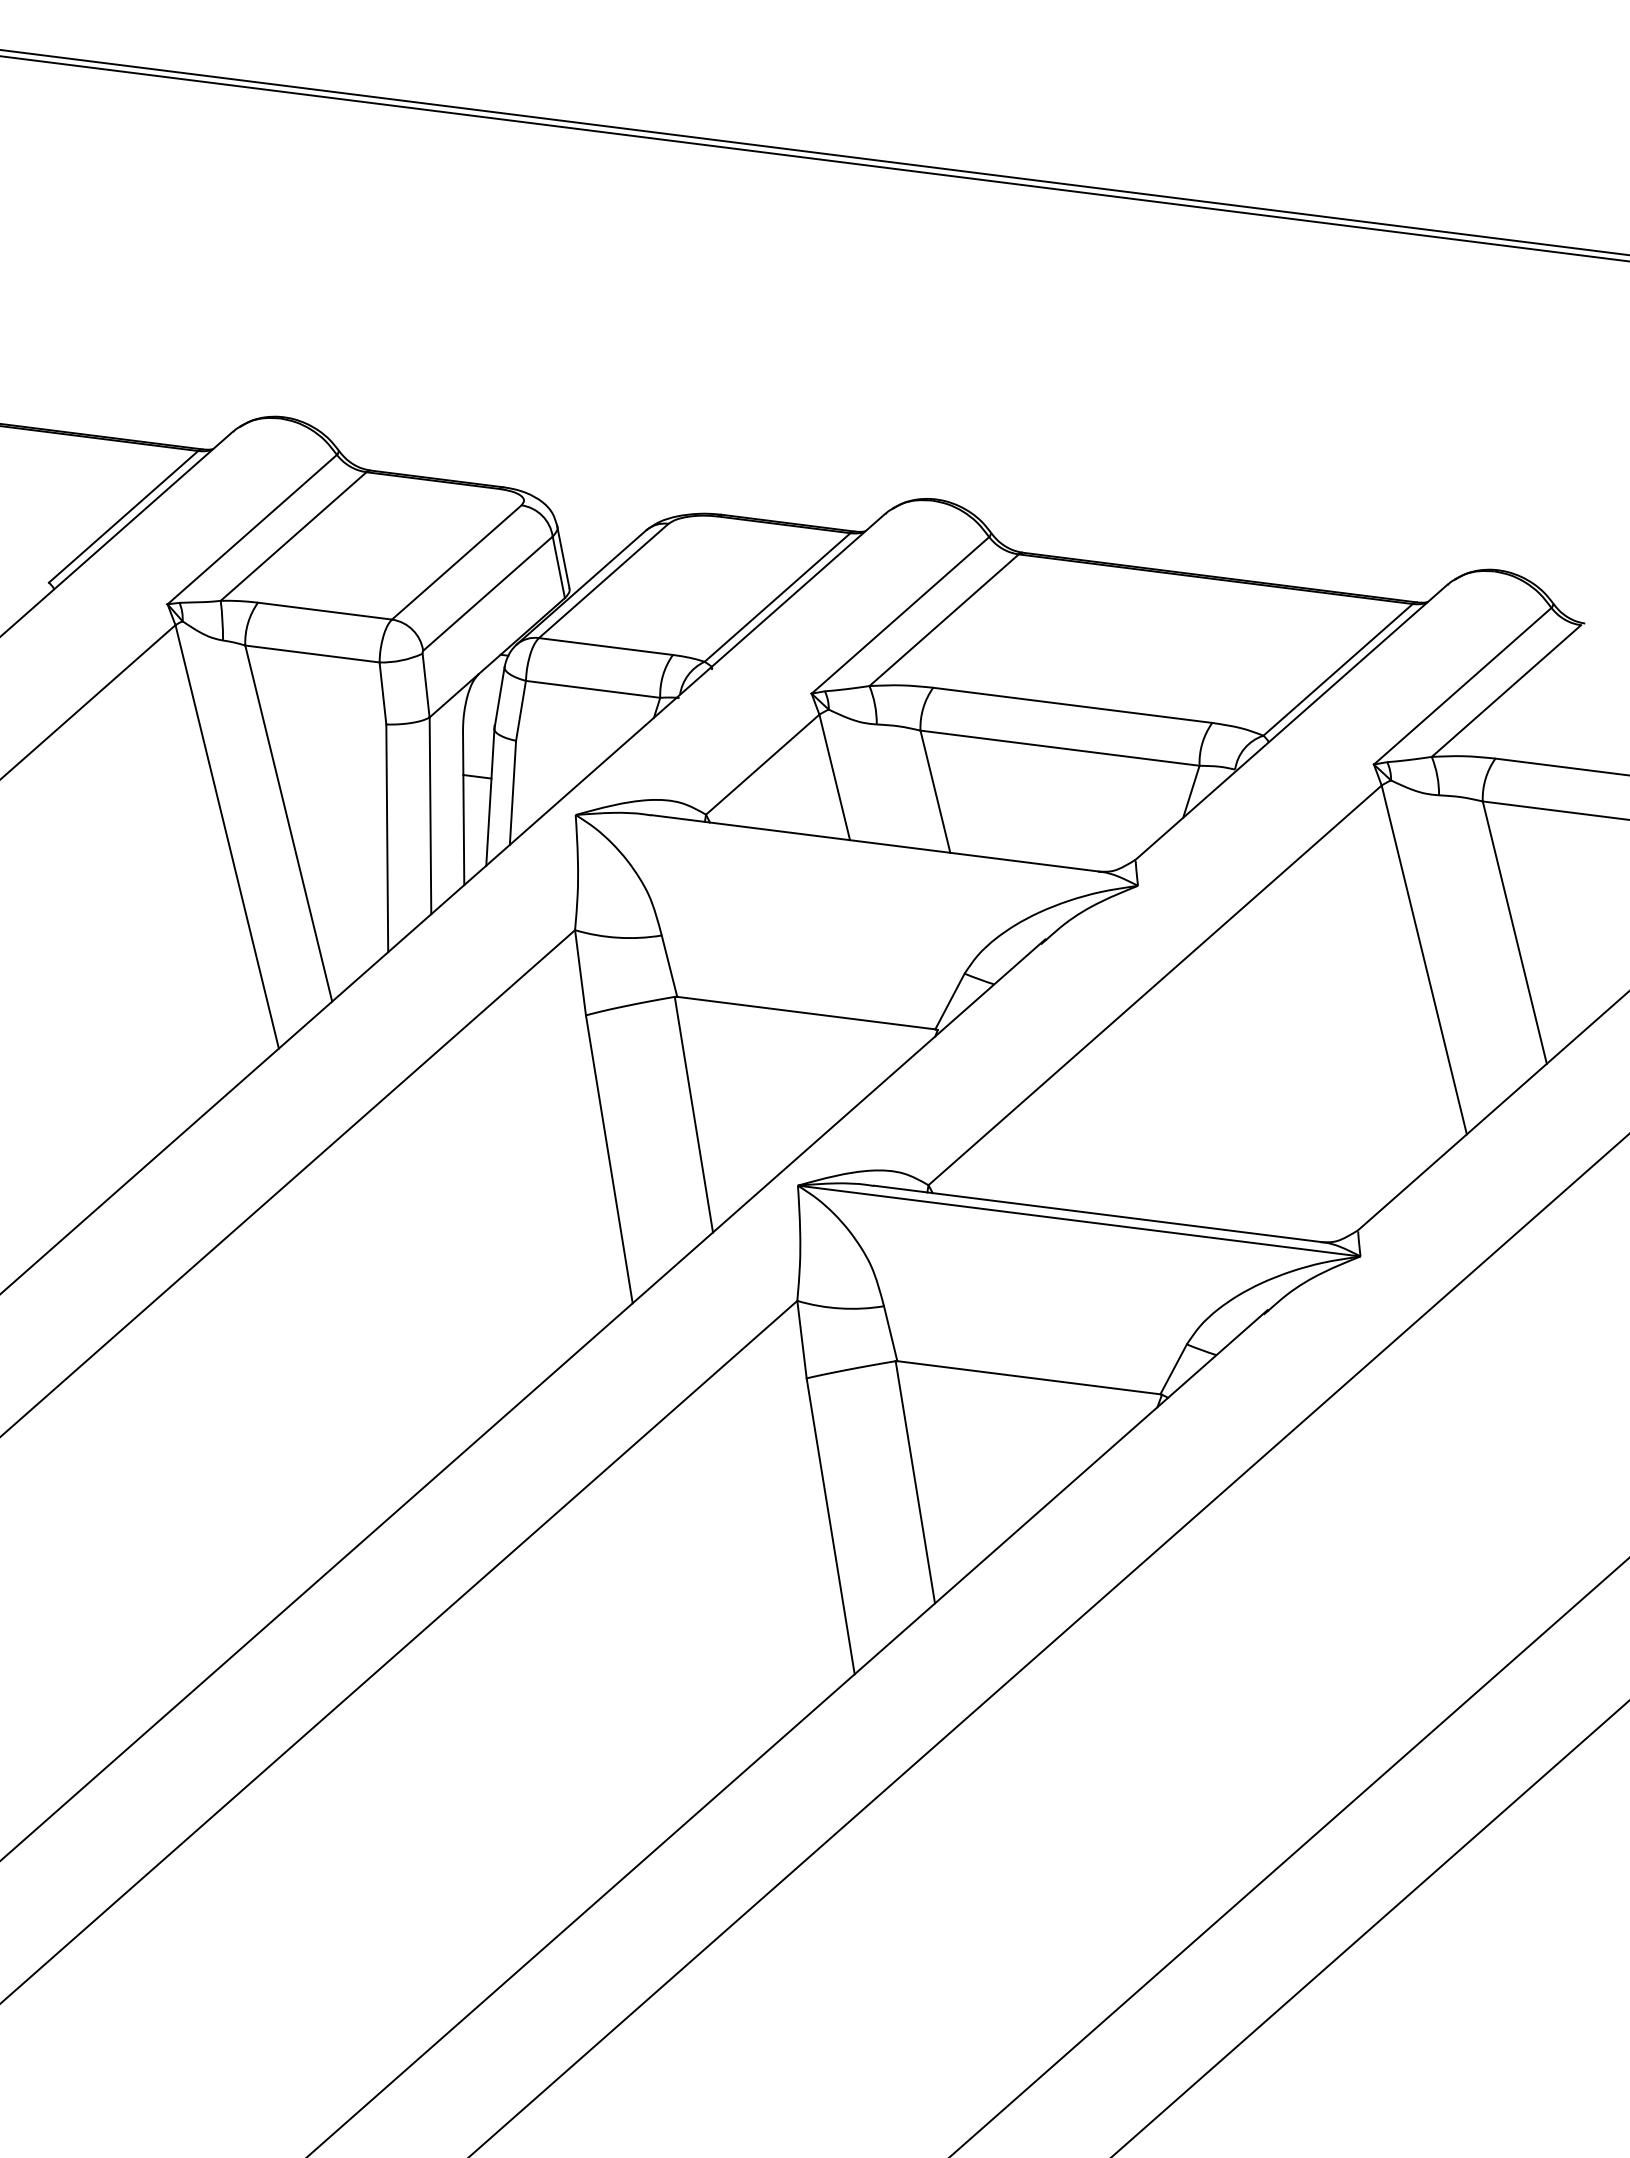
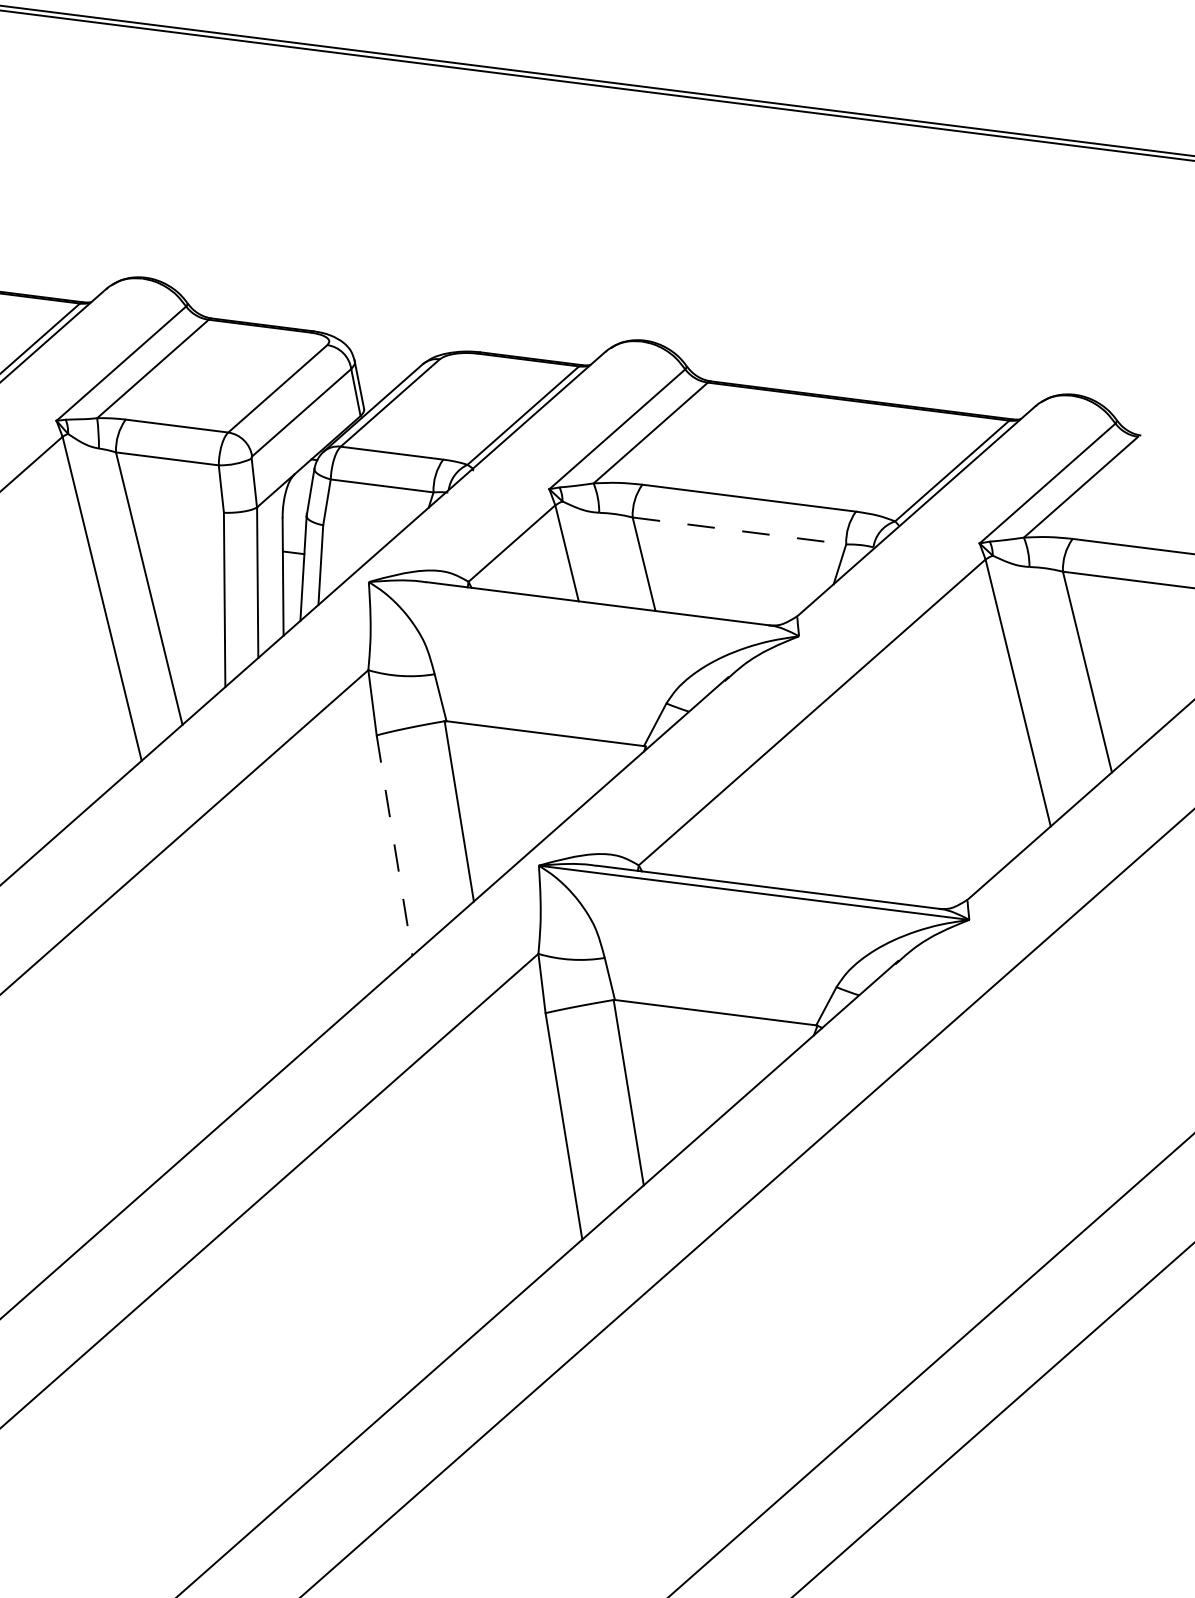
line: (1060, 748) -> (739, 531), solid -> dashed
line: (609, 1159) -> (394, 845), solid -> dashed

